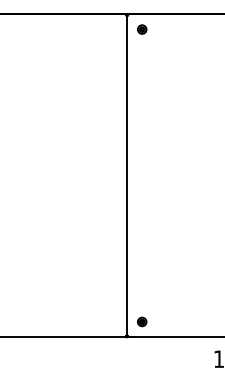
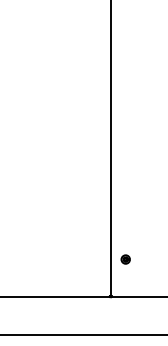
part: (142, 321) -> (126, 259), moved

